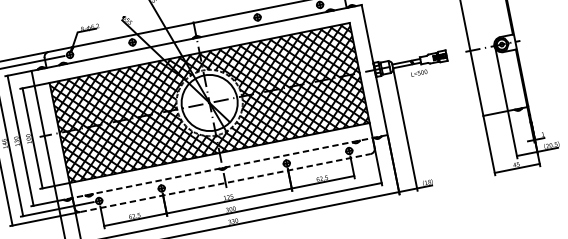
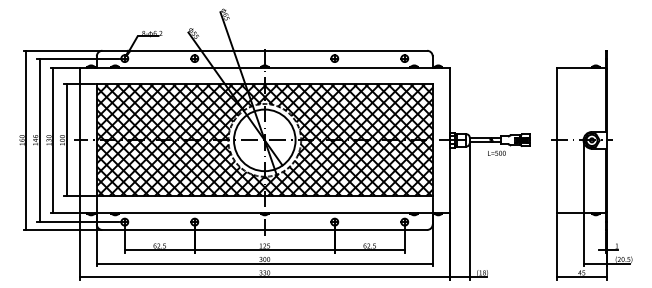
line: (222, 168) -> (264, 213), dashed -> solid
line: (226, 182) -> (265, 229), dashed -> solid

